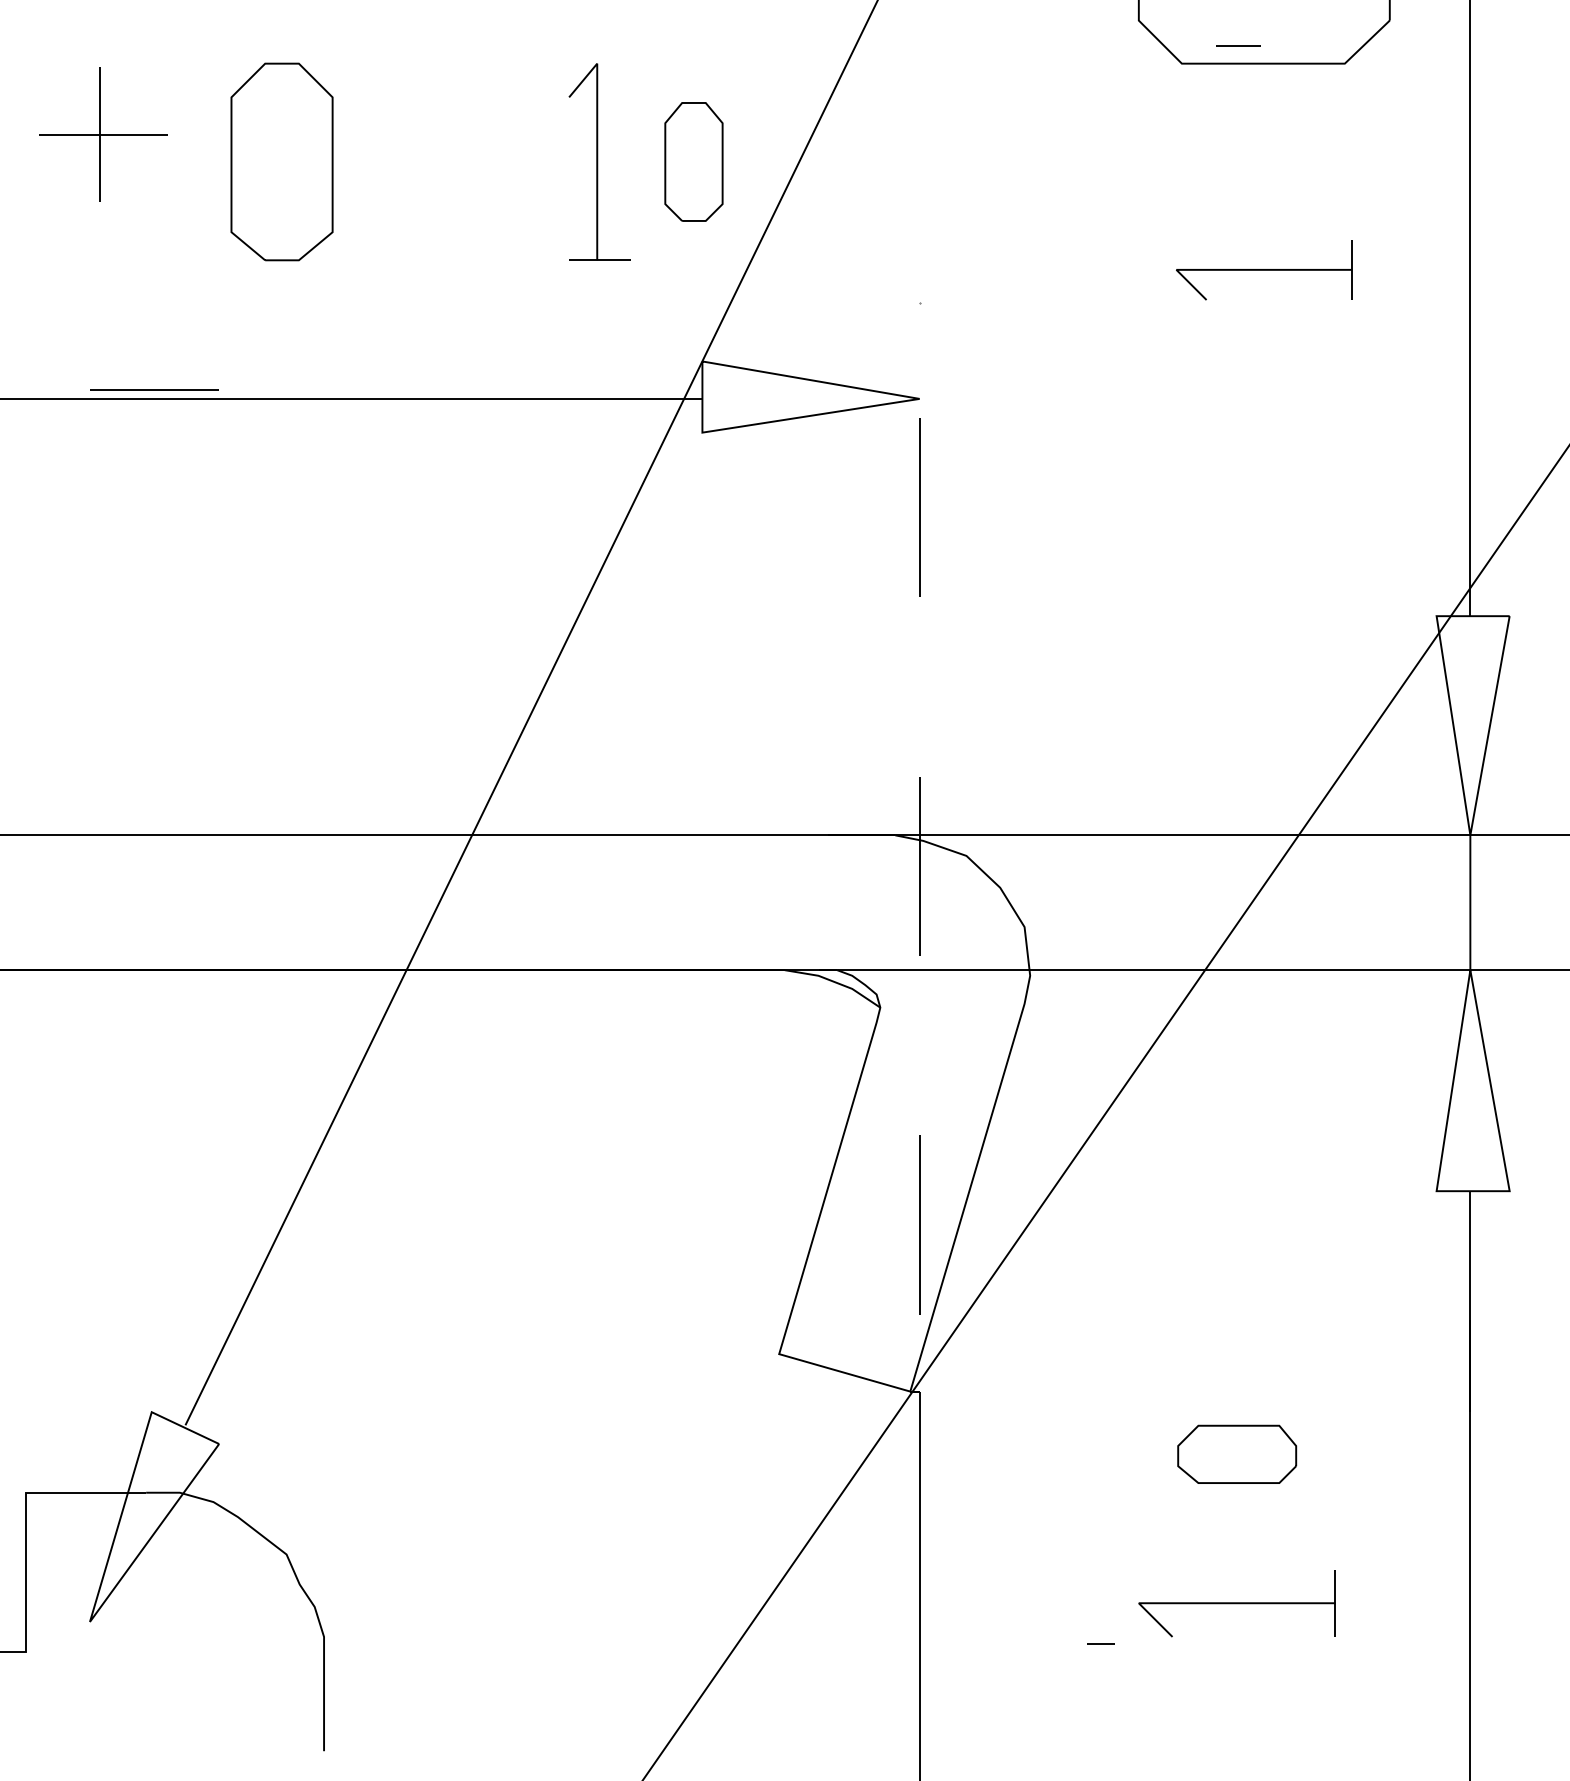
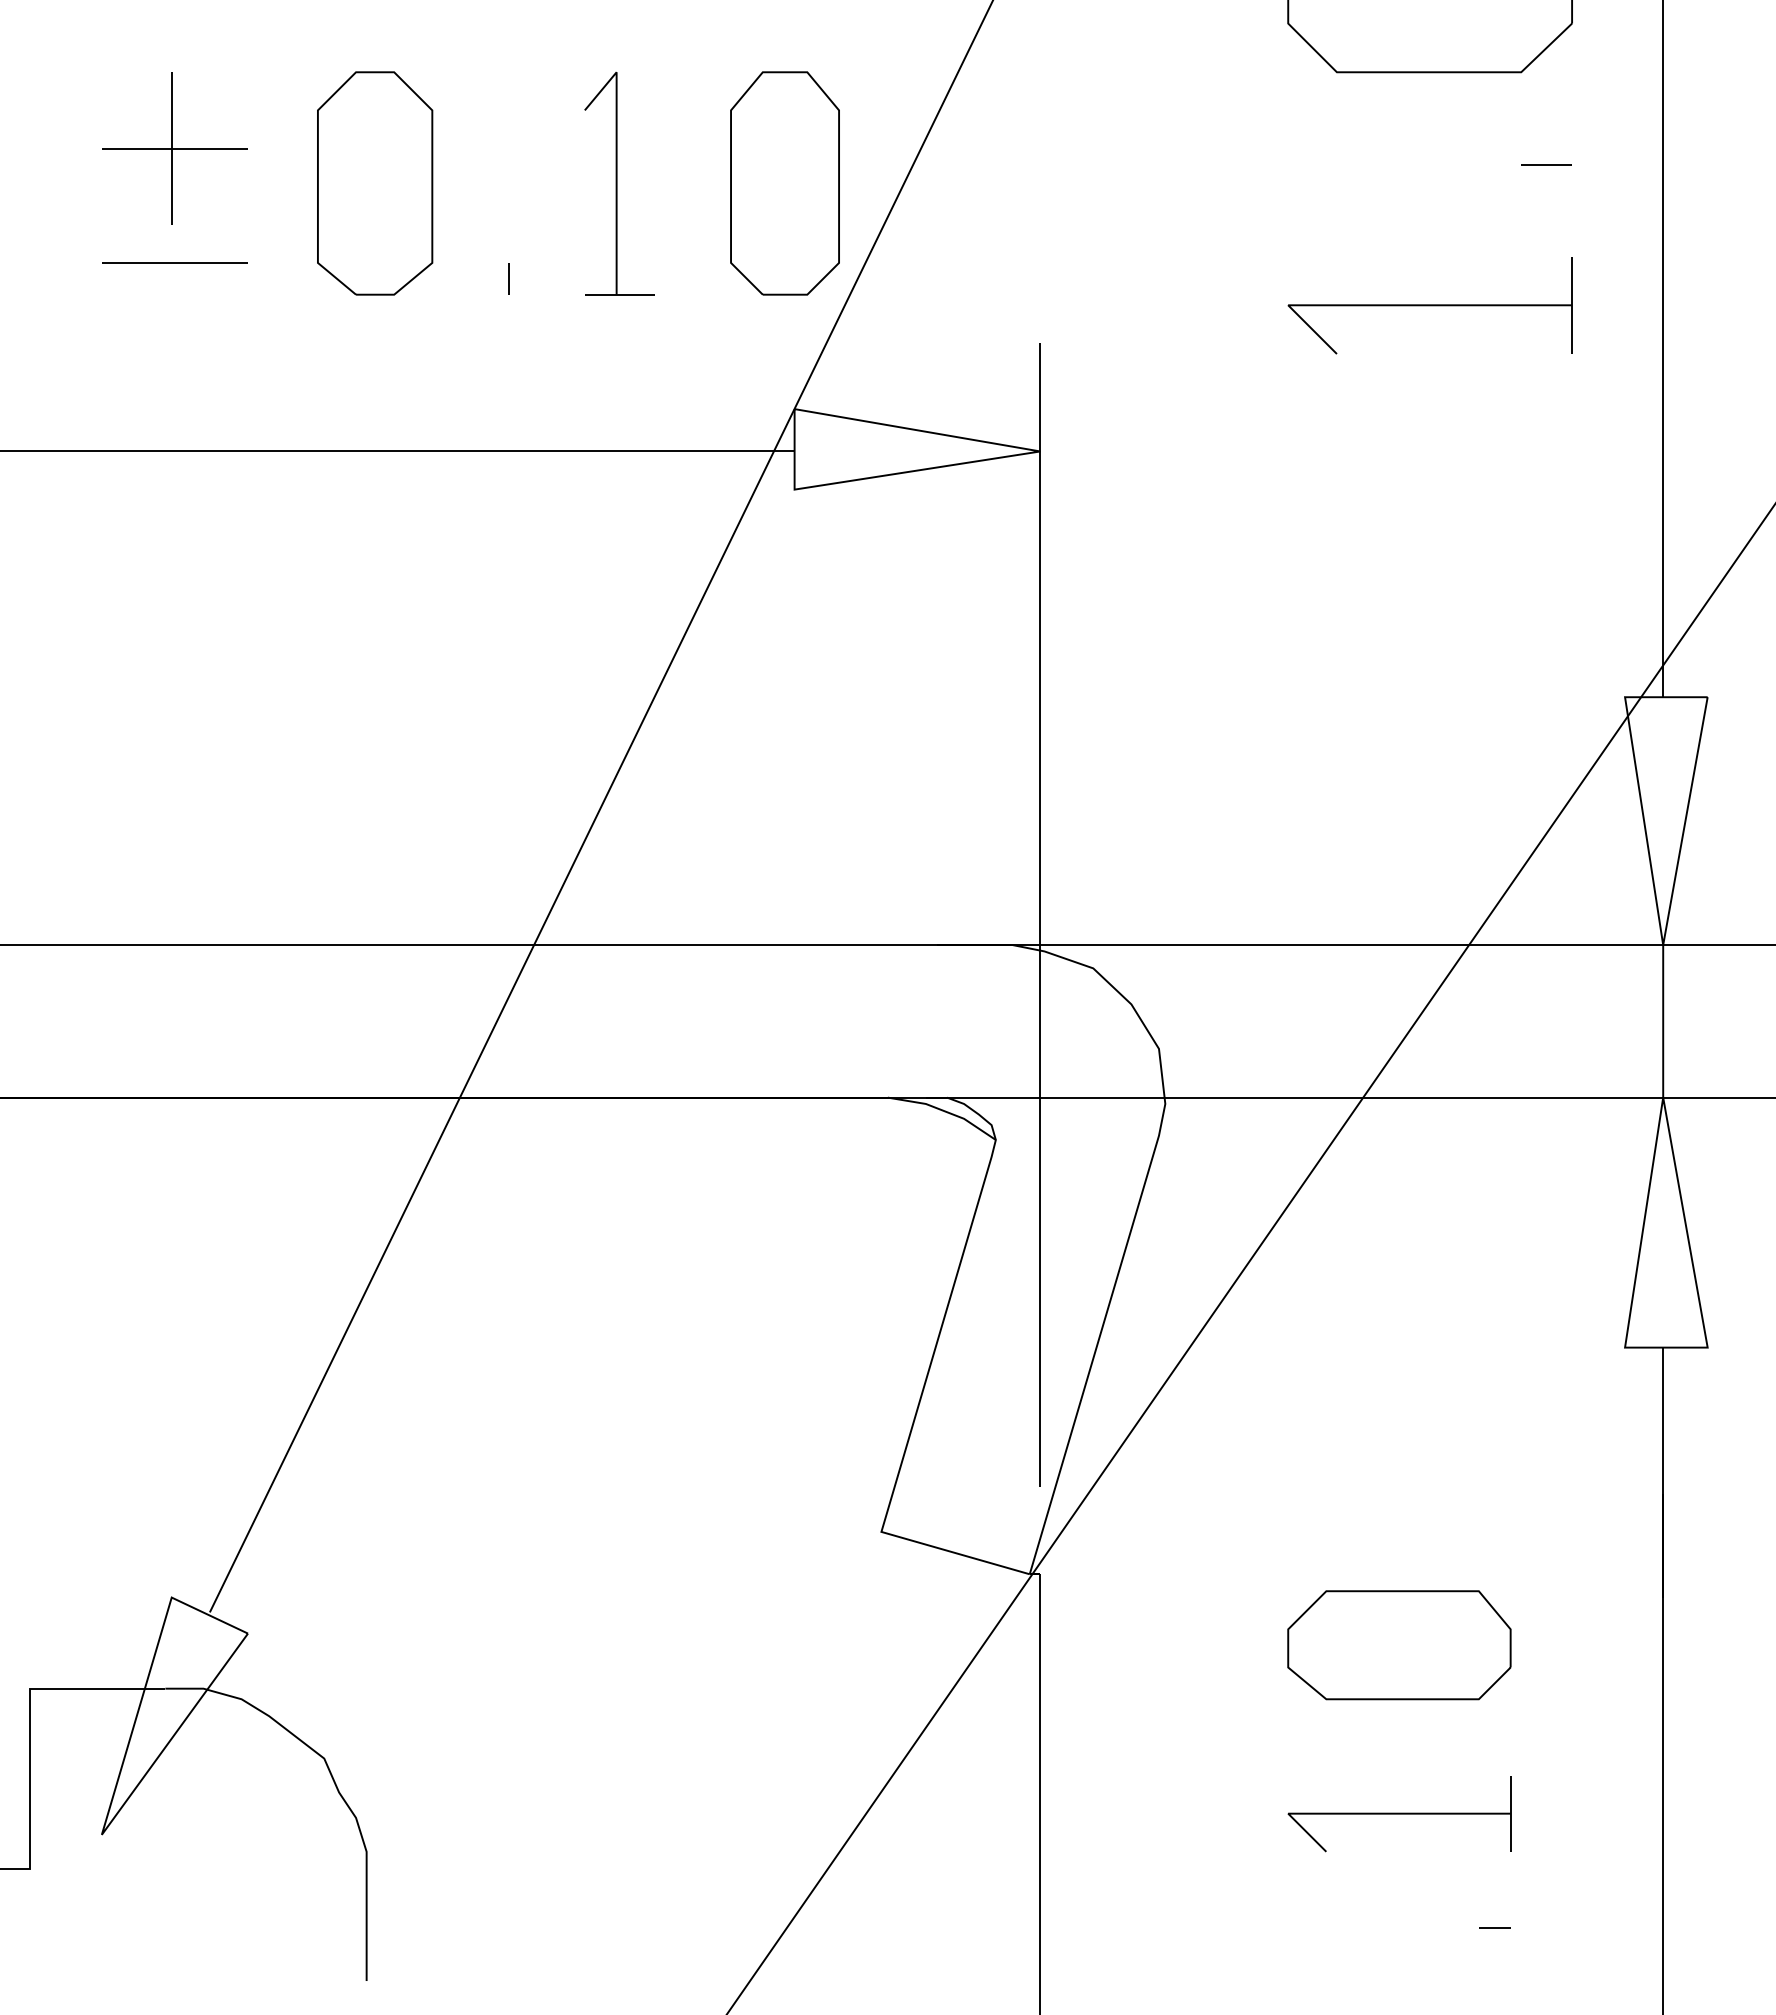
line: (1238, 45) -> (1546, 164), moved
part: (102, 134) -> (174, 148), moved
part: (282, 162) -> (375, 183), moved
part: (599, 162) -> (619, 183), moved
part: (693, 162) -> (784, 183), size x1.67
line: (449, 245) -> (508, 278), added
part: (1263, 269) -> (1429, 305), size x1.43
line: (154, 389) -> (174, 262), moved
line: (919, 808) -> (1040, 914), dashed -> solid
part: (1237, 1454) -> (1399, 1645), size x1.67
line: (1101, 1643) -> (1494, 1927), moved

